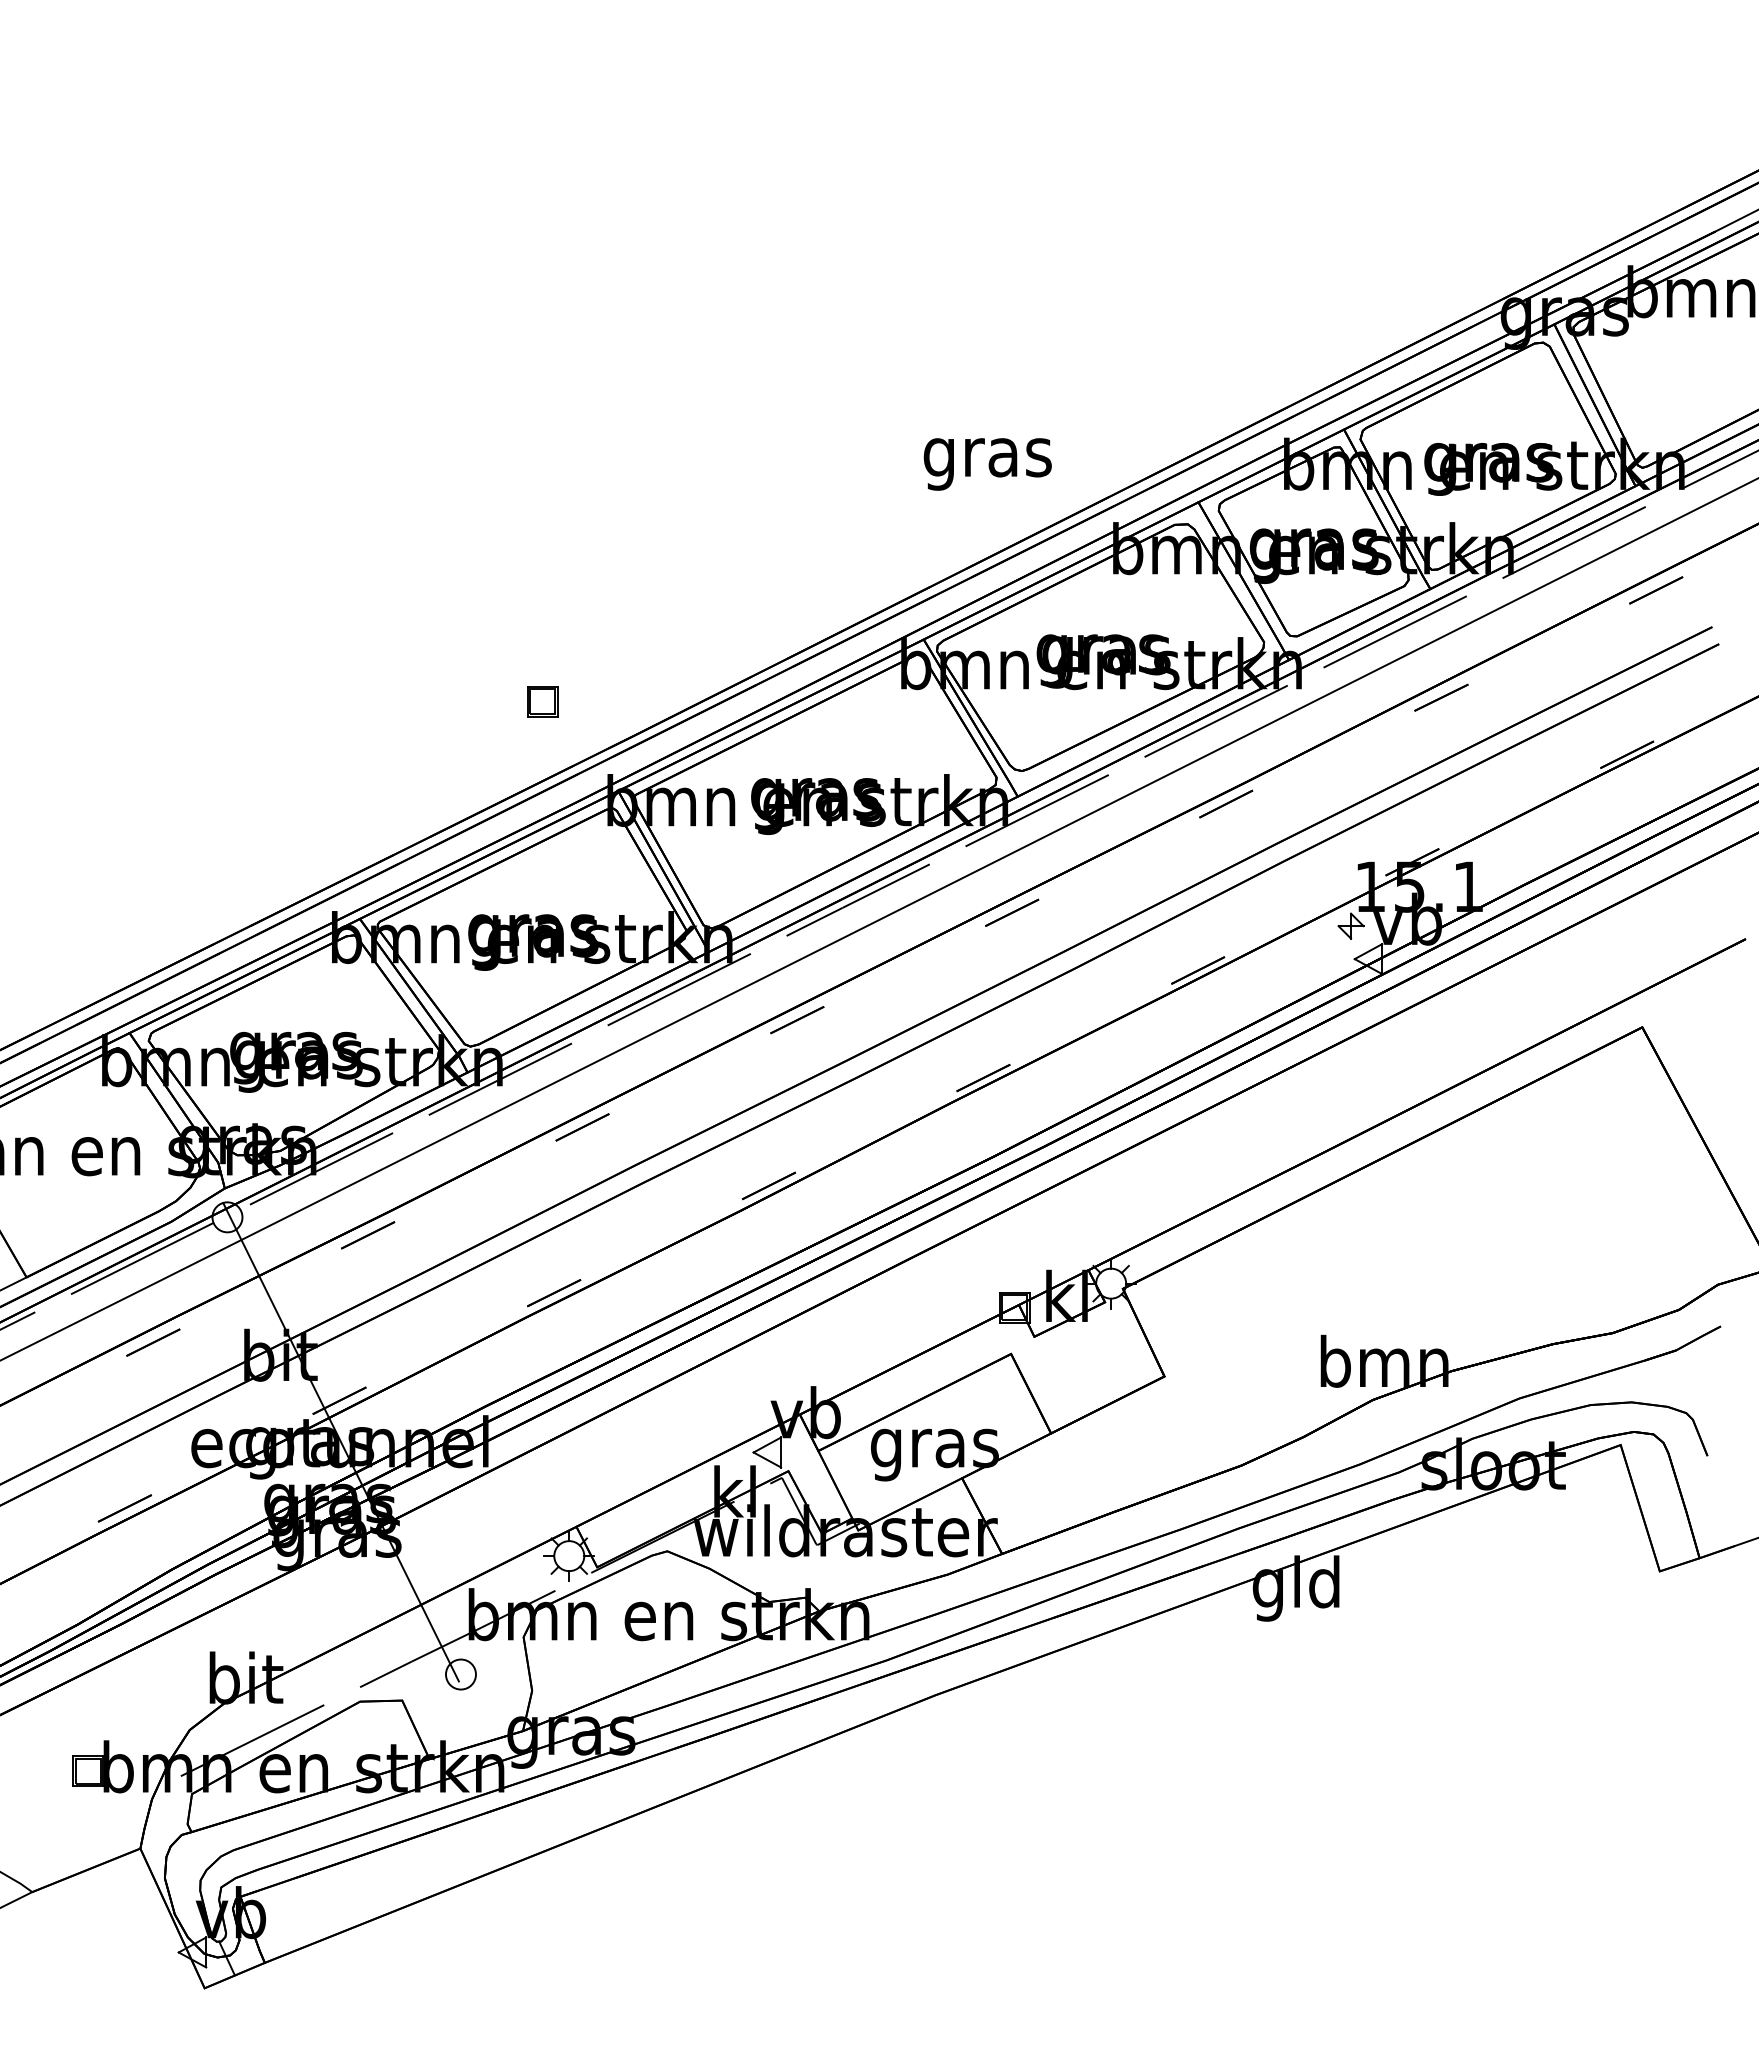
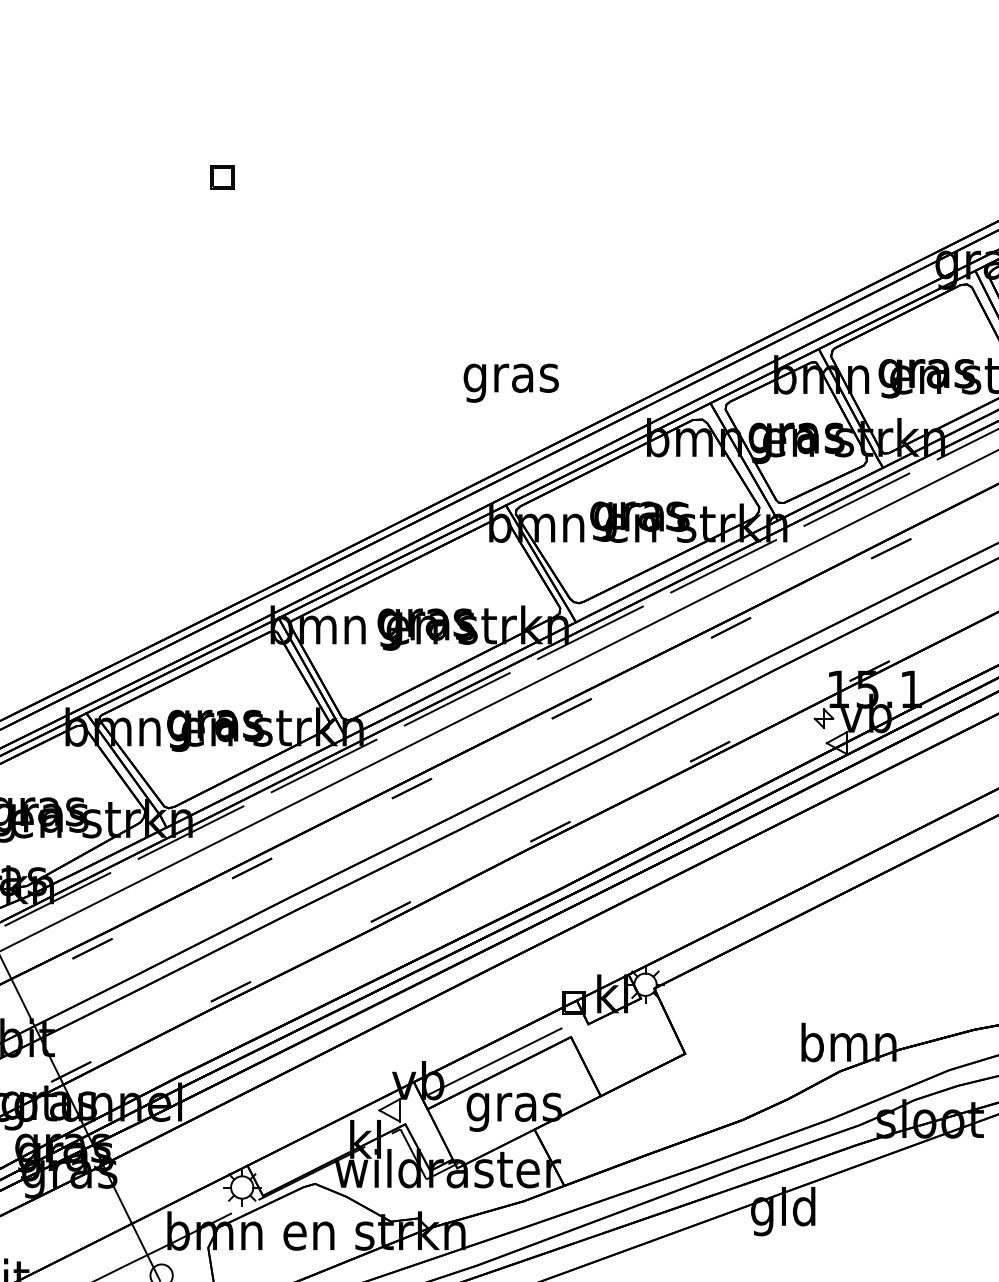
text: (987, 464) -> (511, 383), moved
part: (542, 701) -> (222, 177), moved
line: (908, 1386) -> (494, 1061), added

